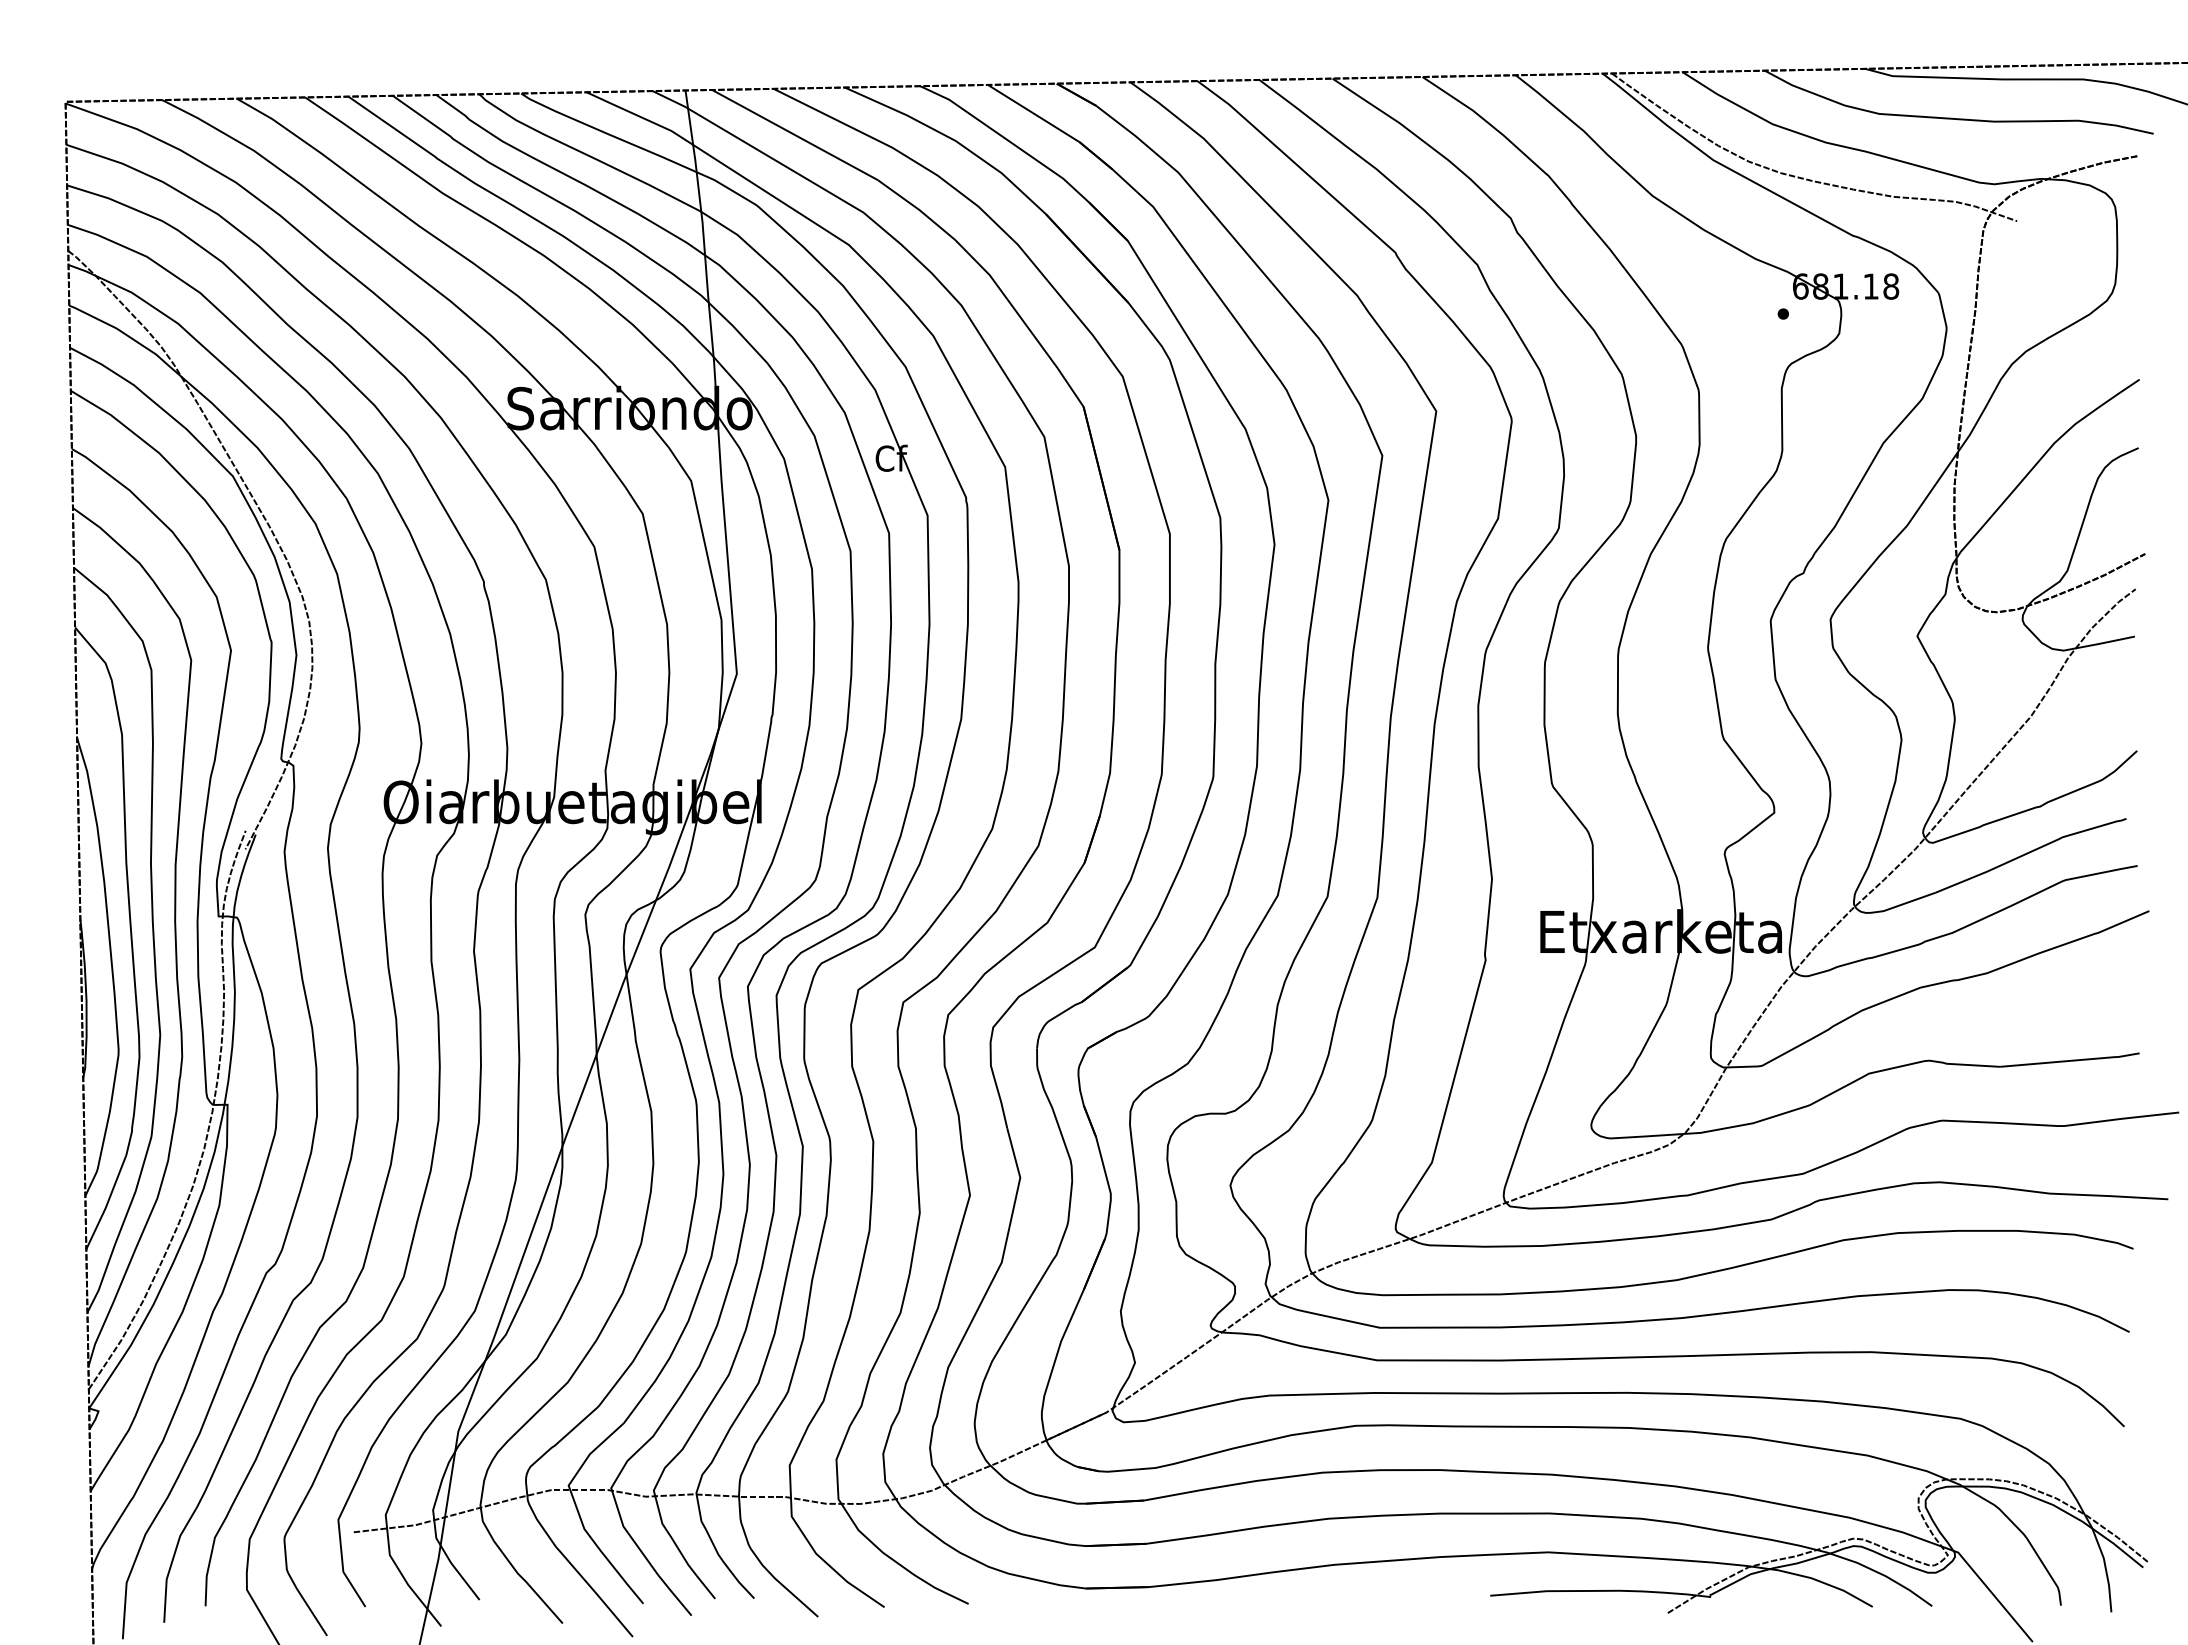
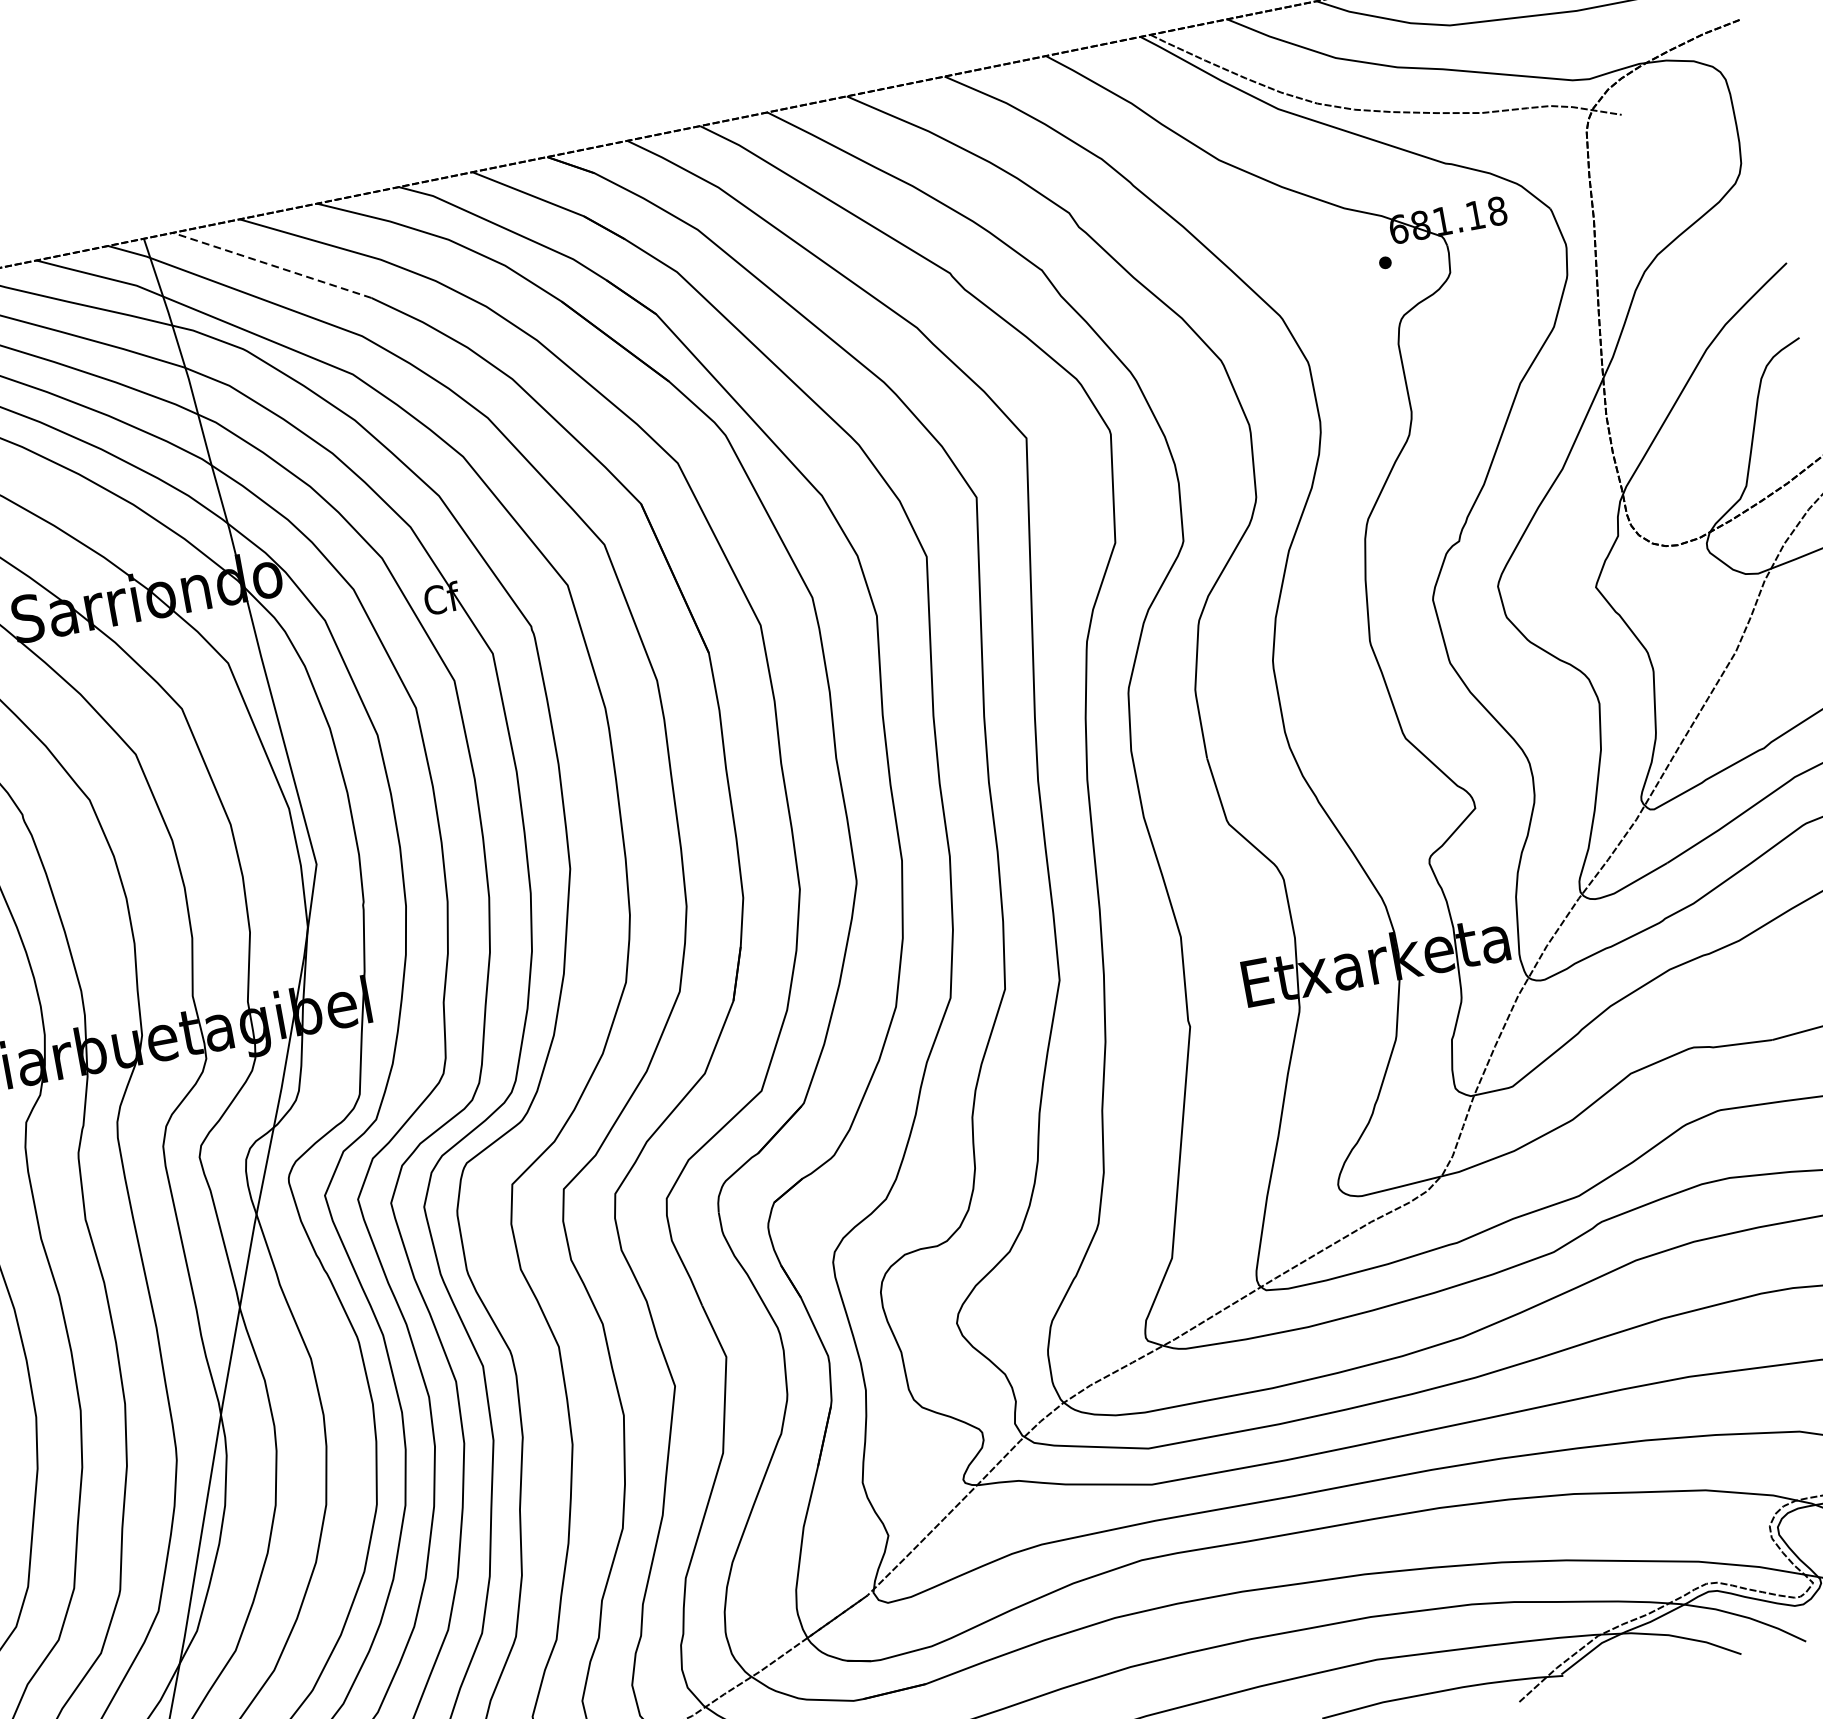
line: (794, 134) -> (271, 264), solid -> dashed

